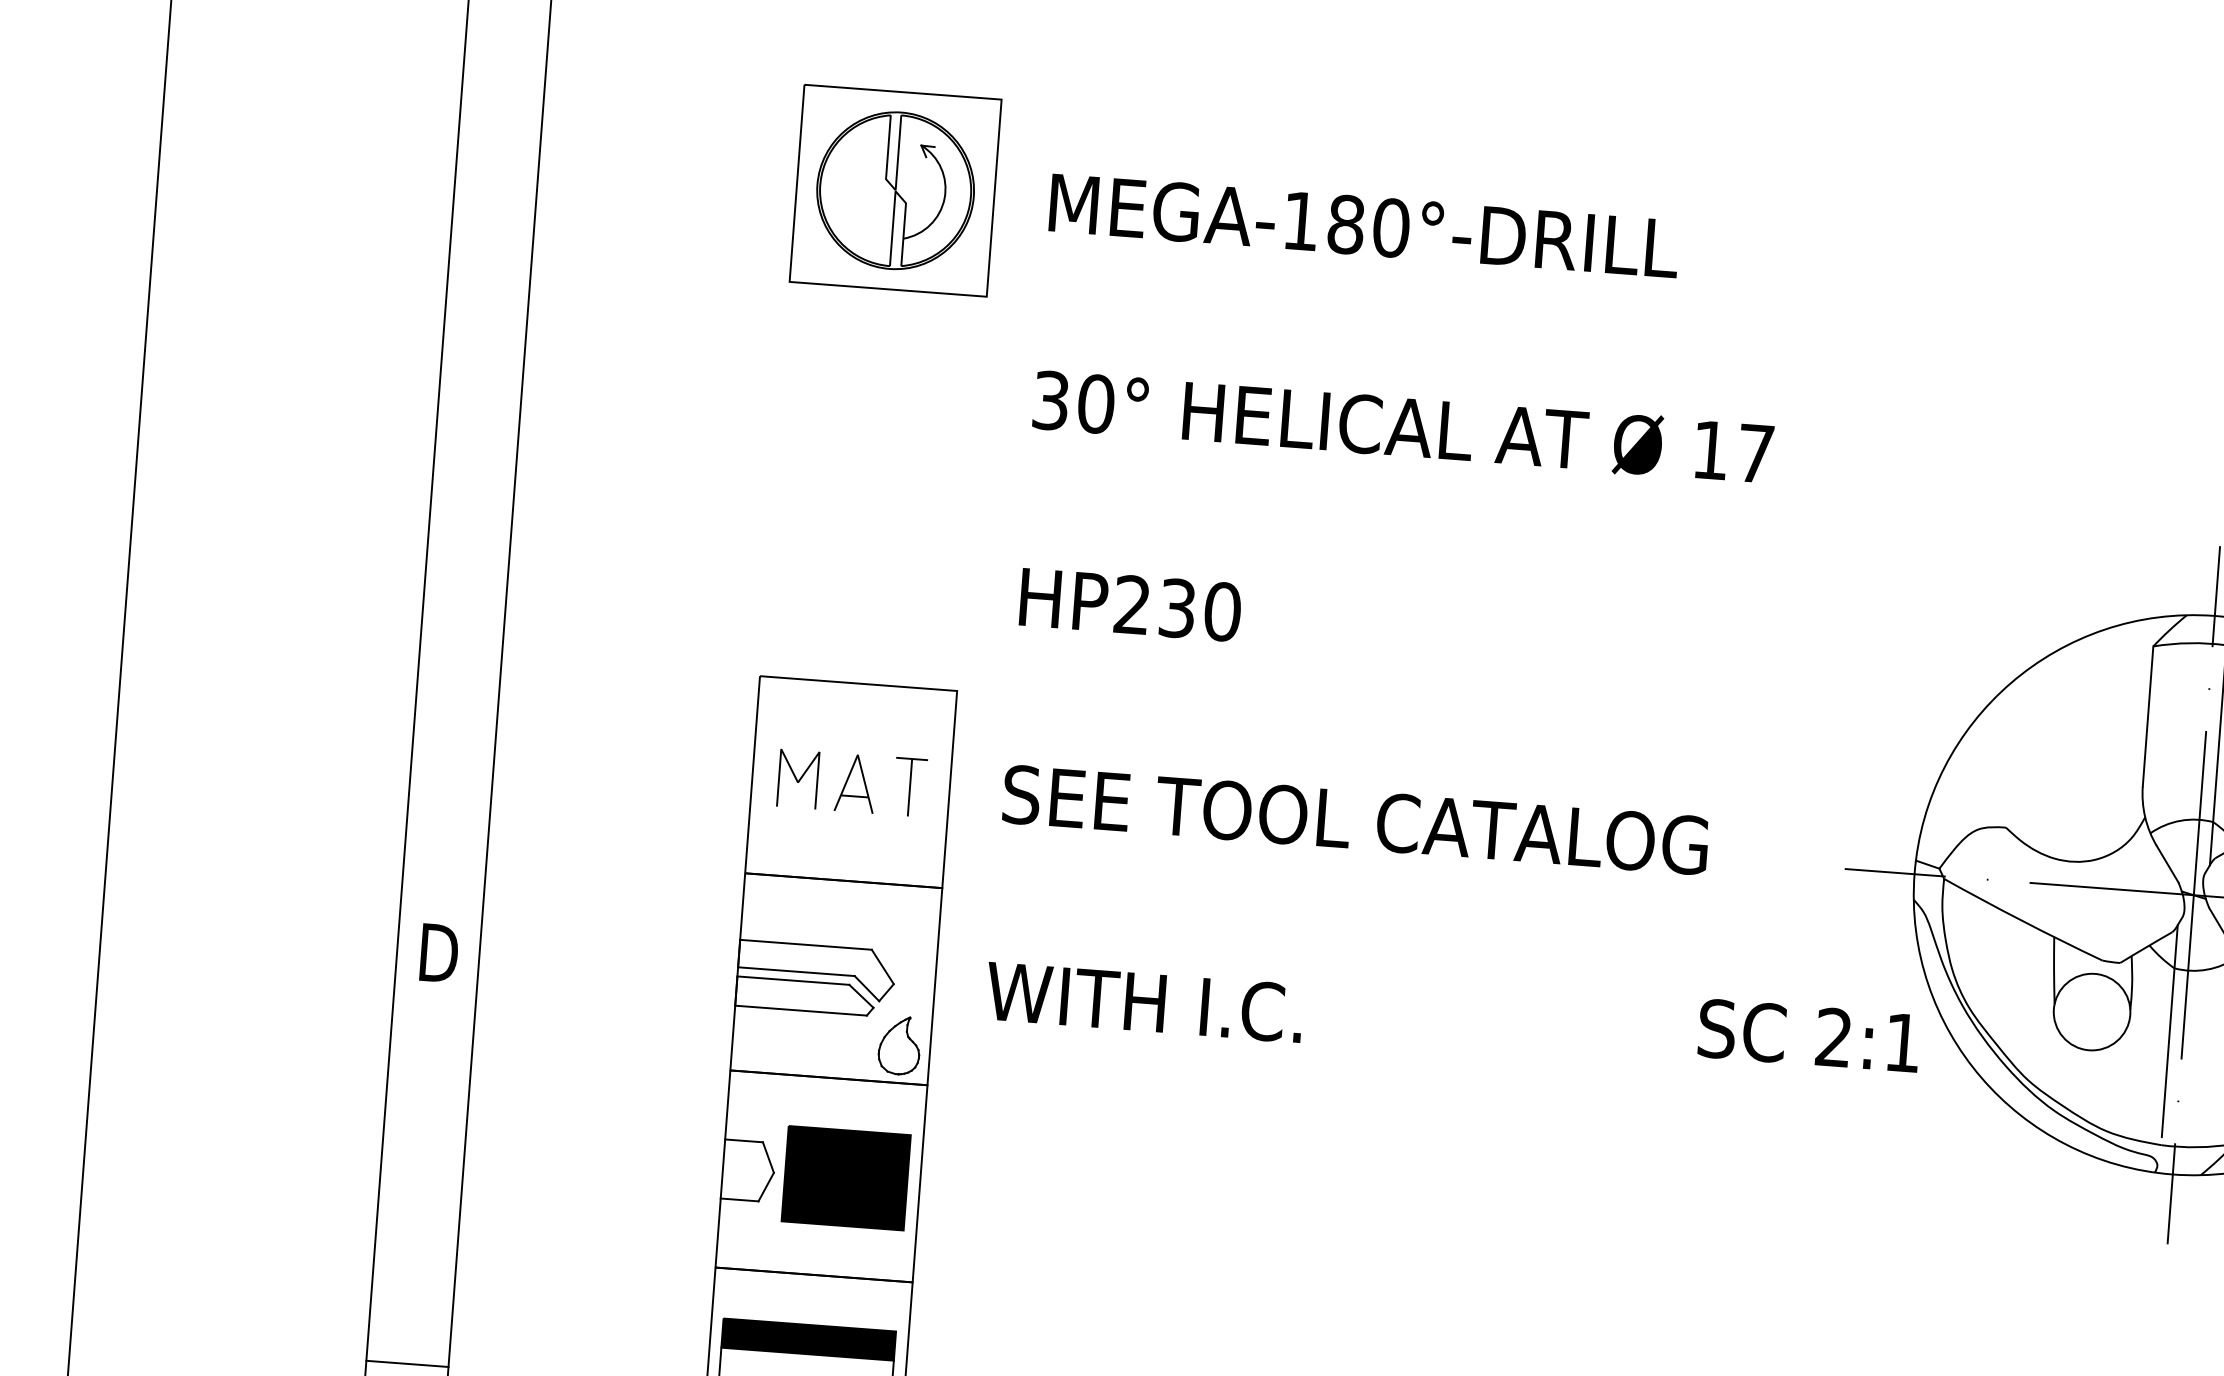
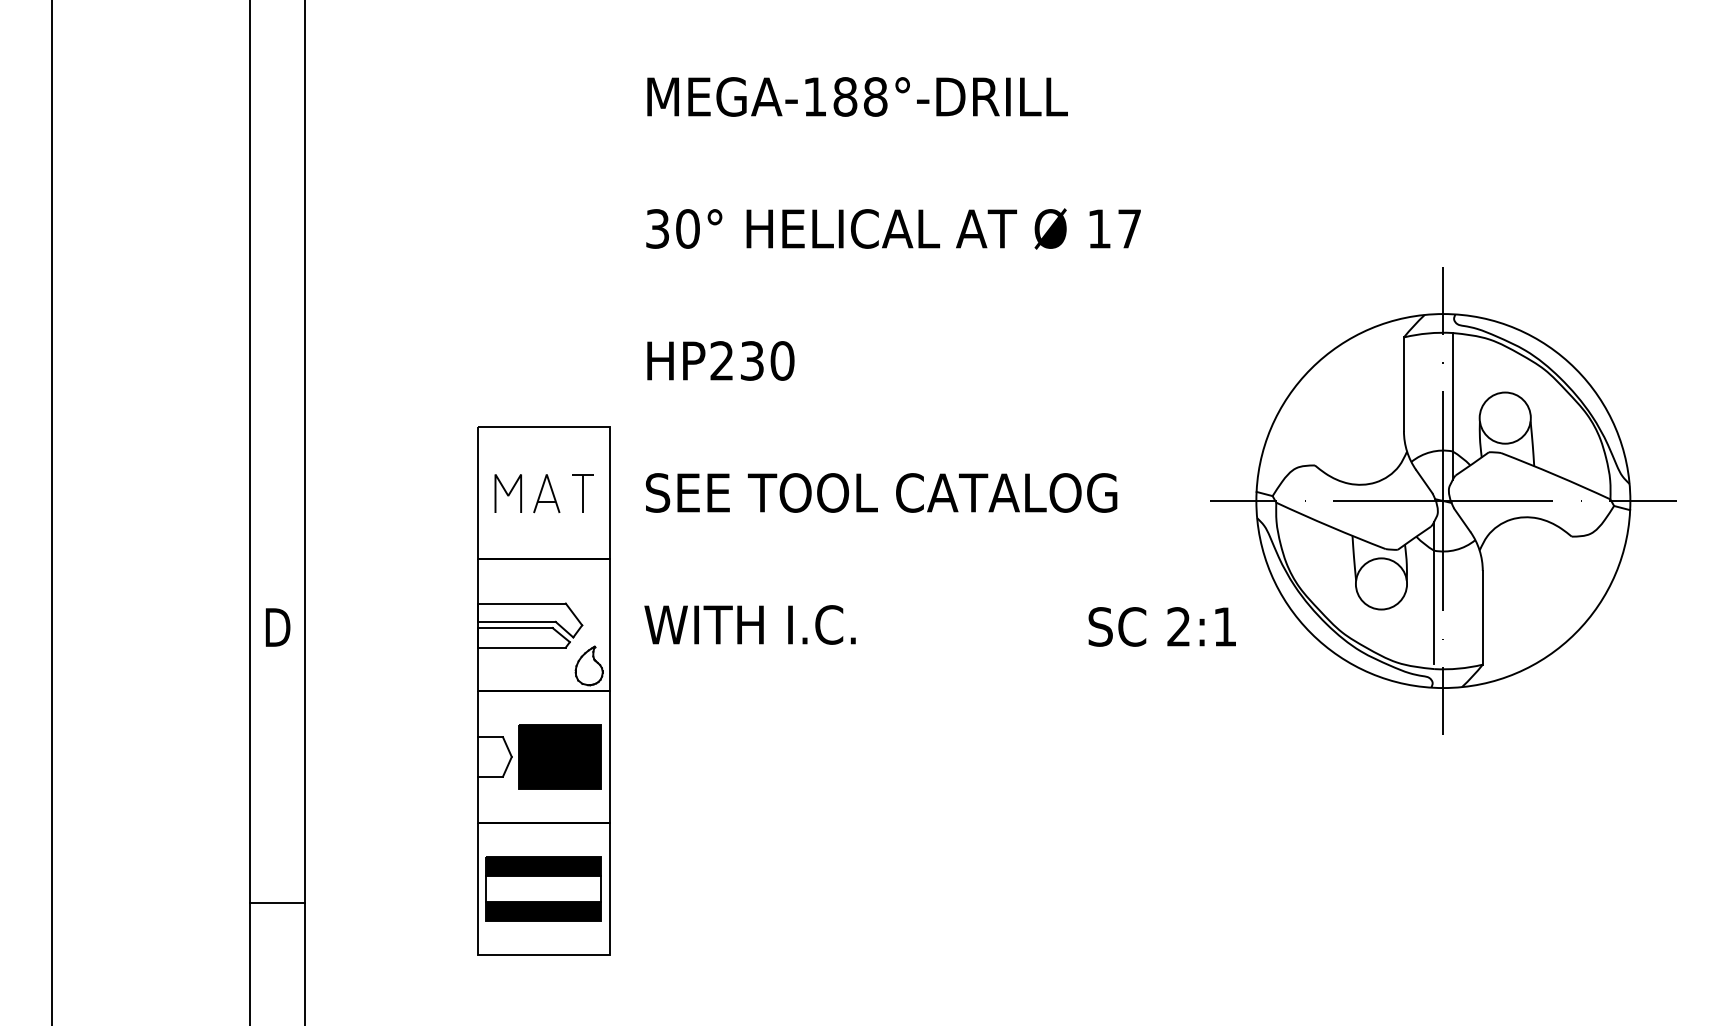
part: (895, 190) -> (543, 96), removed
text: (1391, 227) -> (875, 96), MEGA-180°-DRILL -> MEGA-188°-DRILL
text: (1808, 1035) -> (1161, 626), moved

